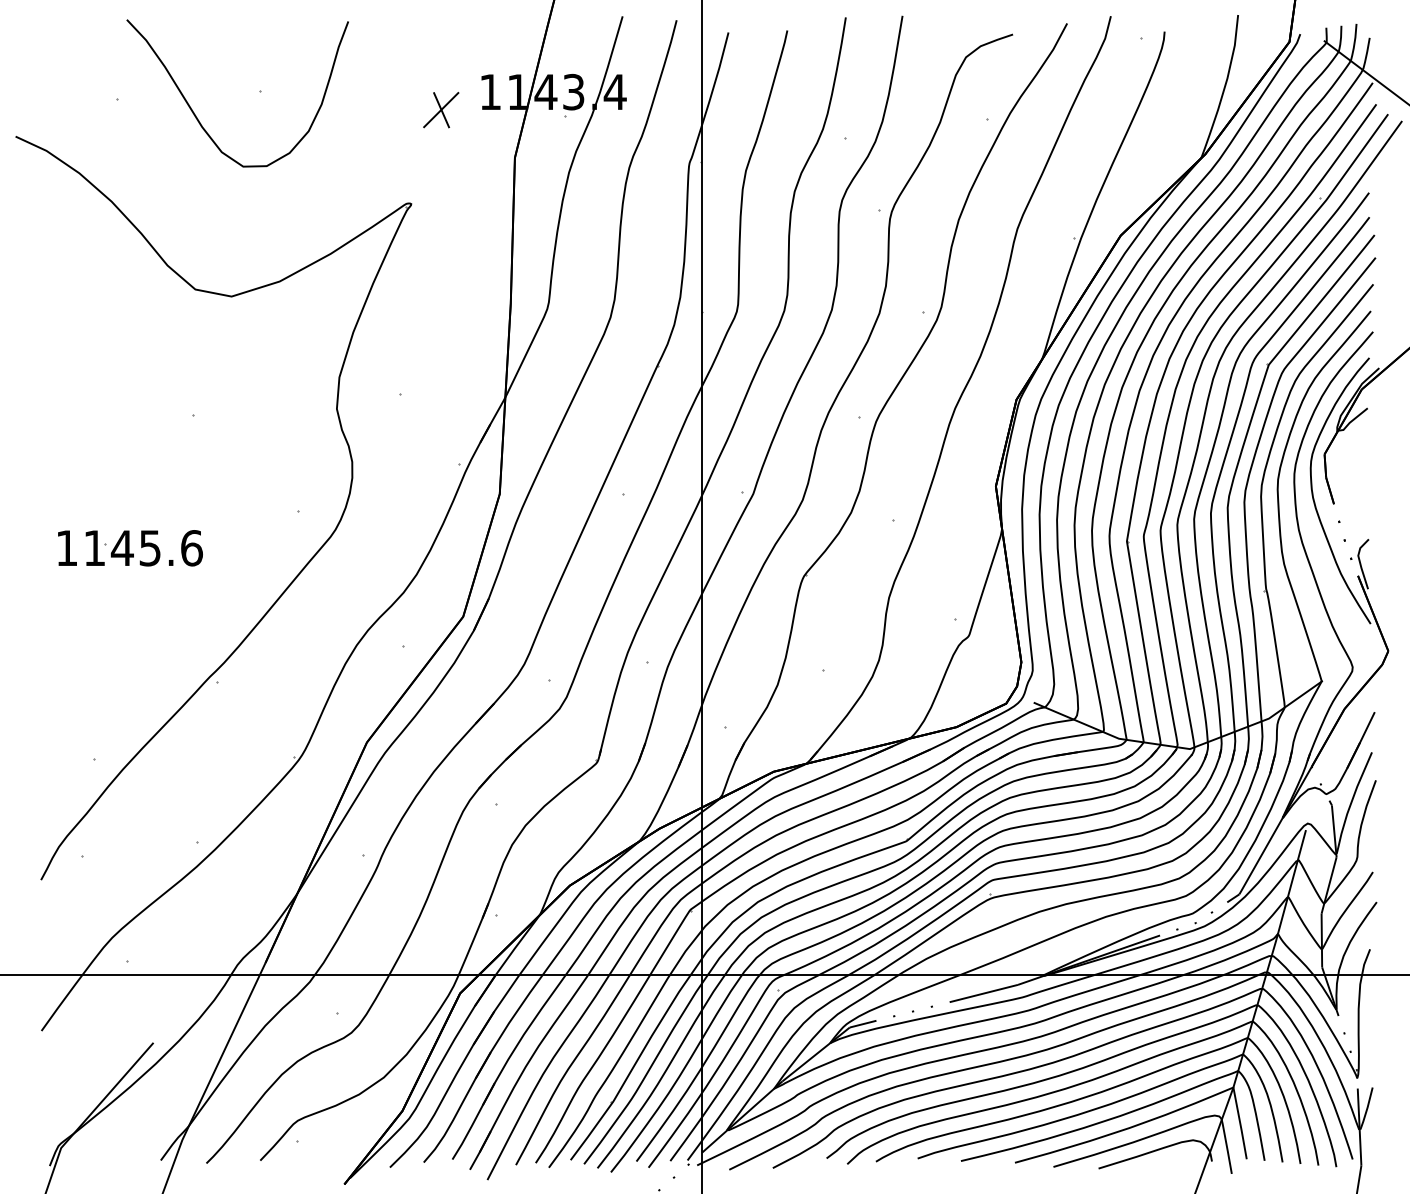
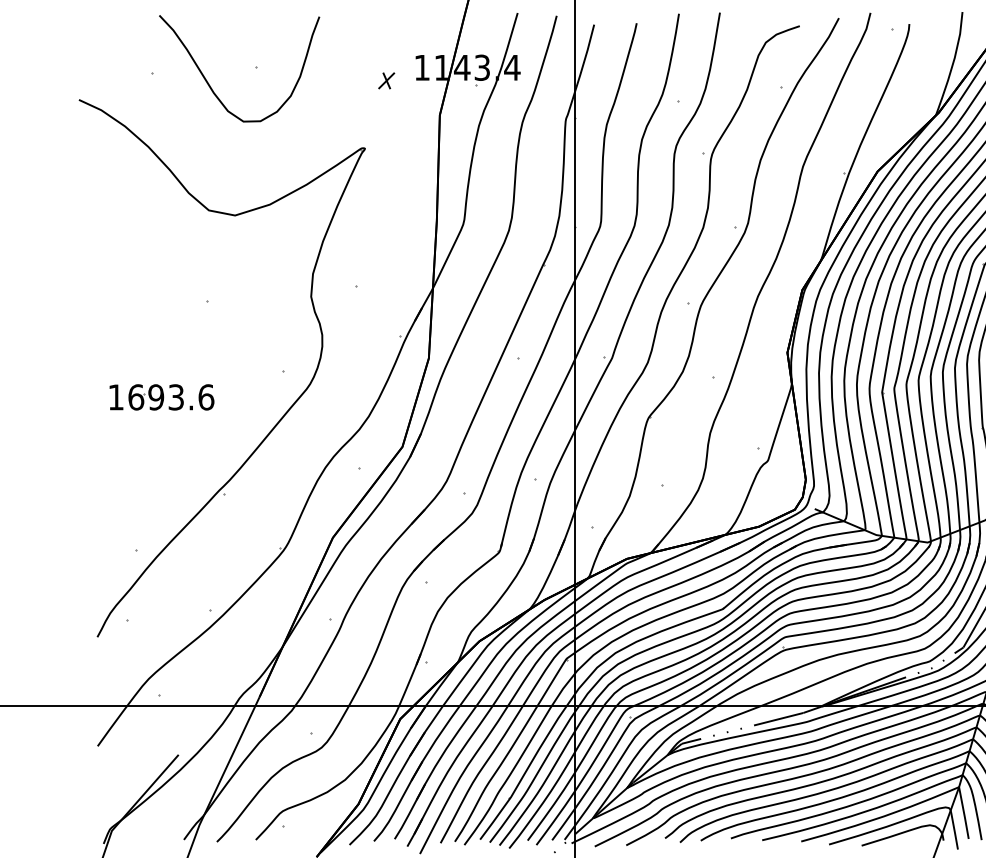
part: (441, 110) -> (386, 81), size x0.6
text: (122, 548) -> (156, 397), 1145.6 -> 1693.6

